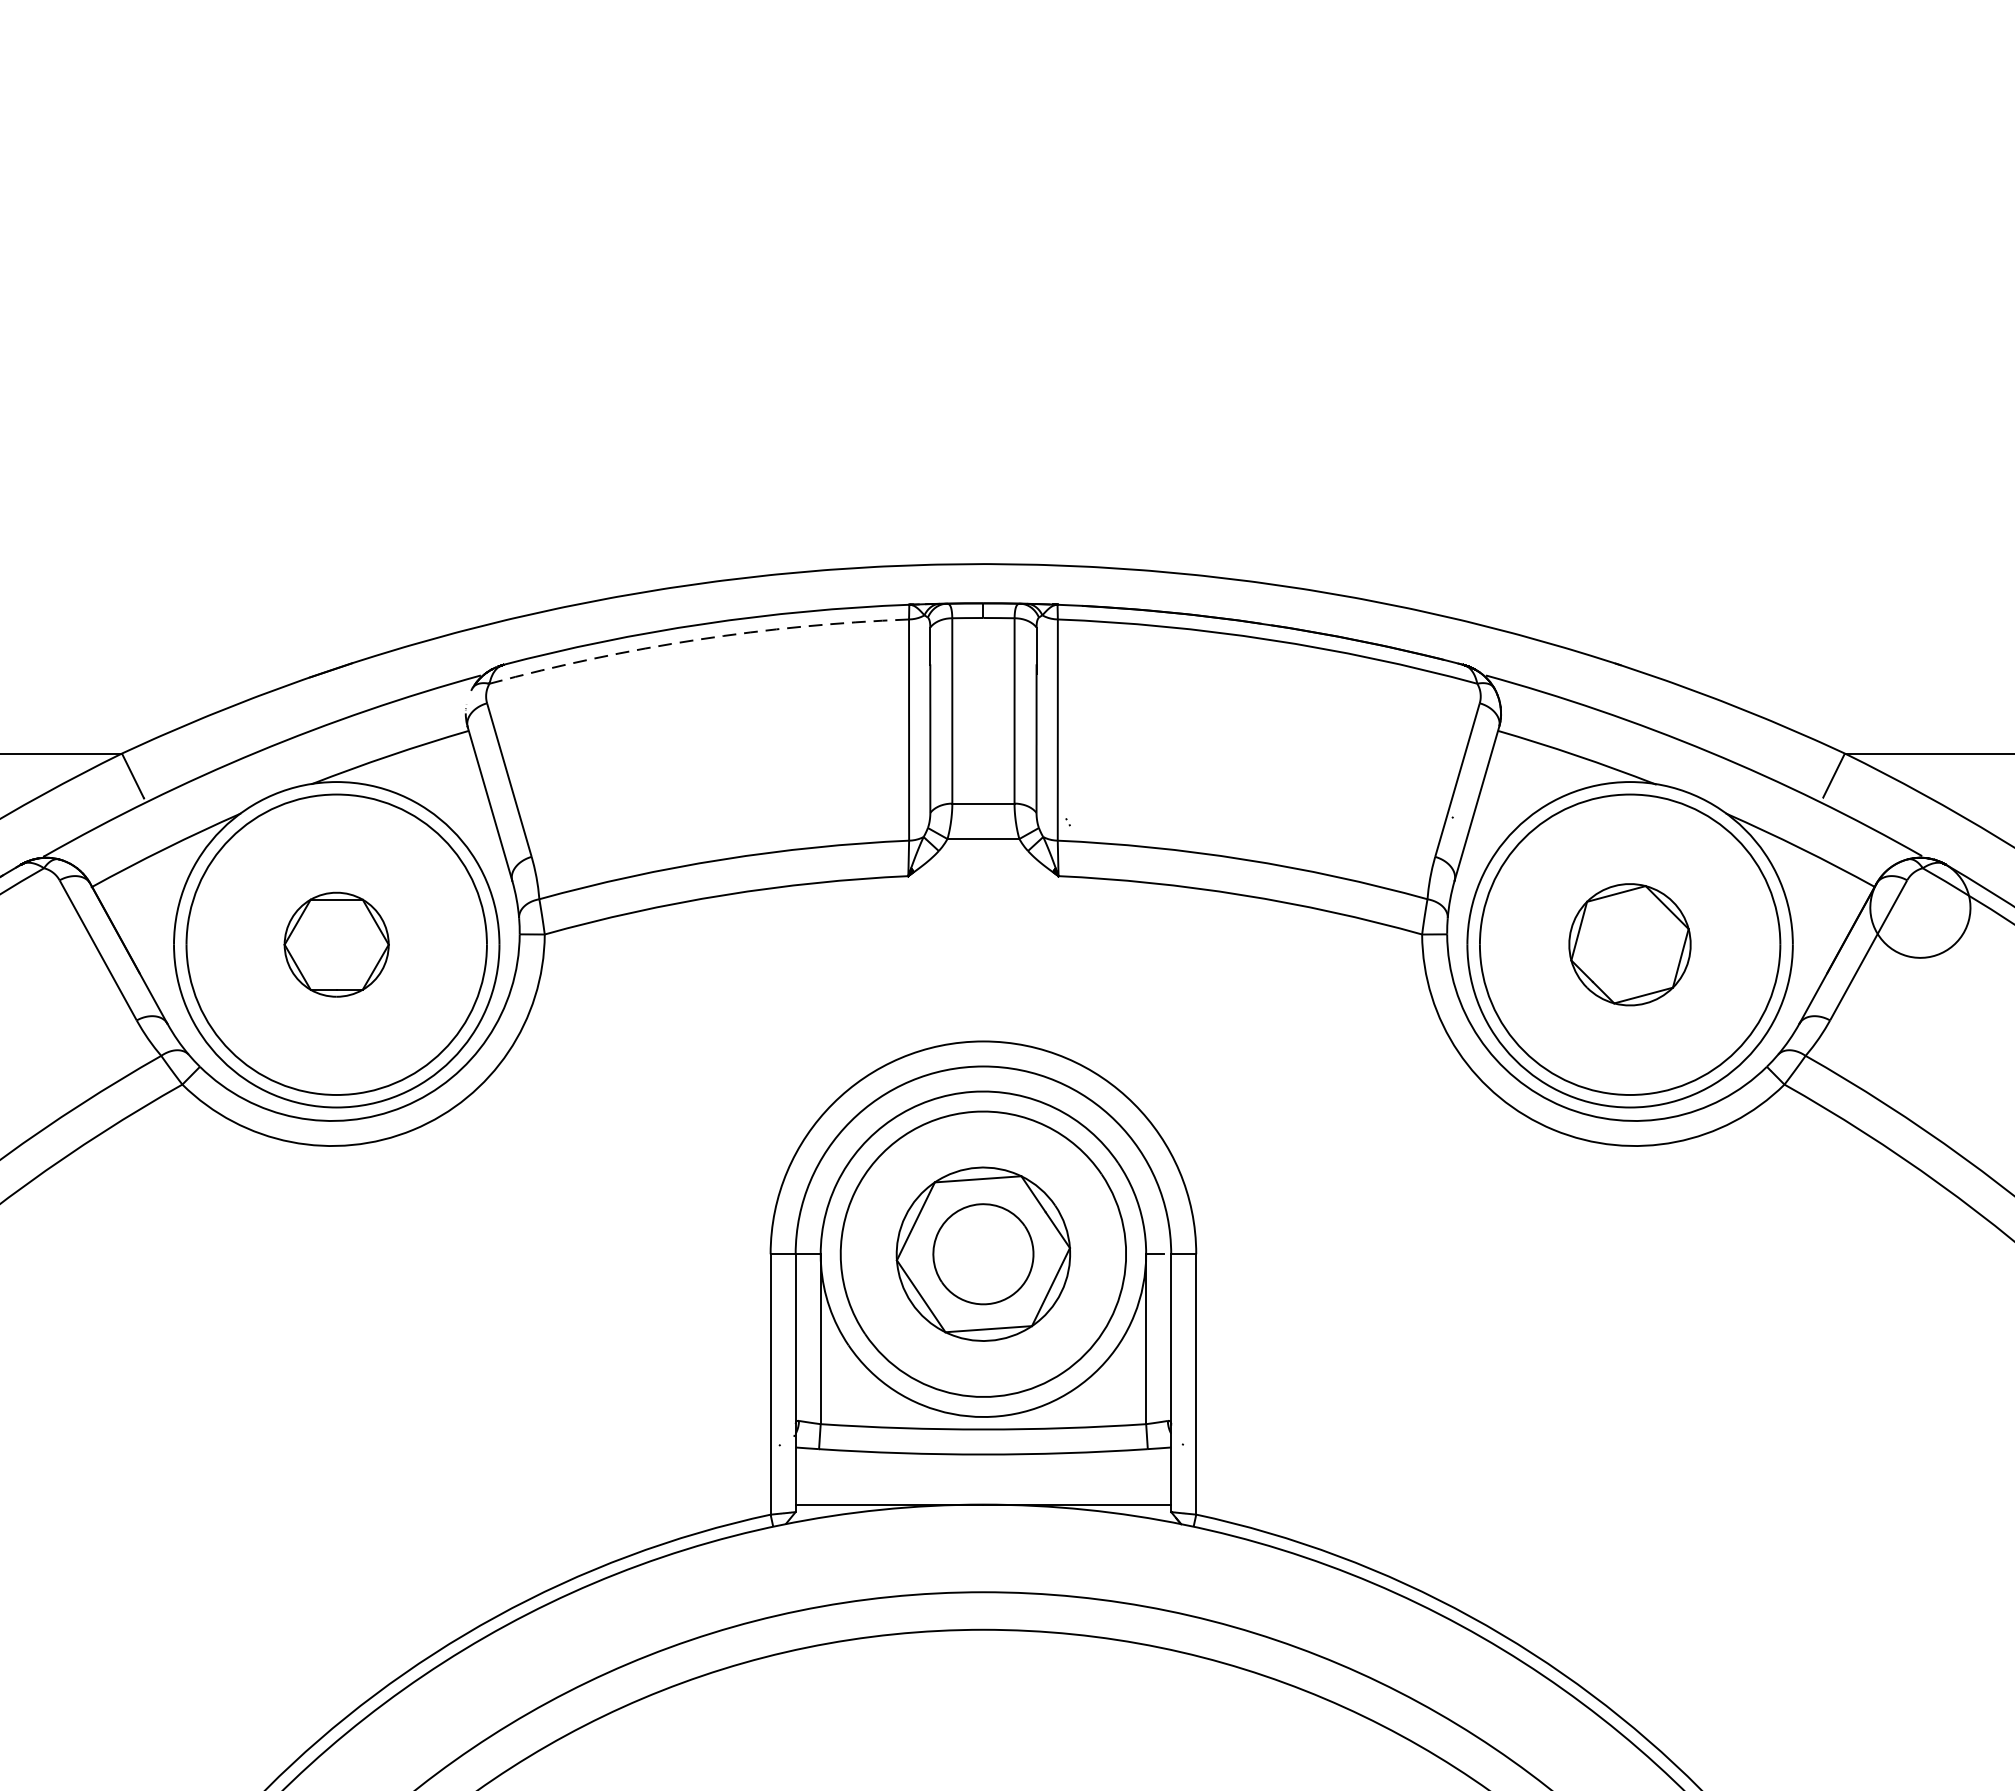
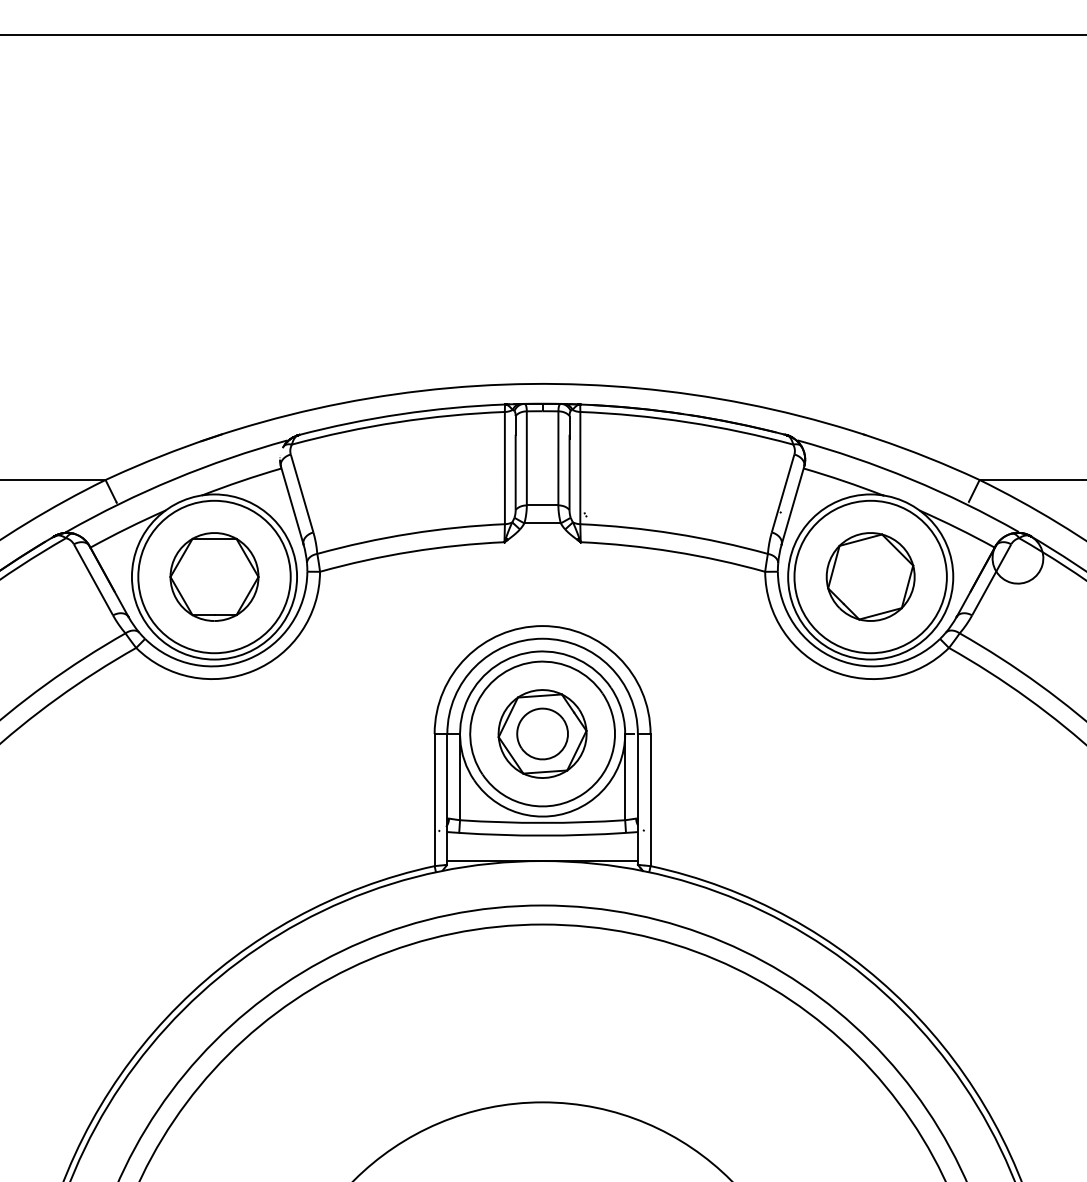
arc: (697, 640) -> (397, 422), dashed -> solid
part: (336, 943) -> (214, 576), size x1.67
part: (1629, 943) -> (870, 576), size x1.43

